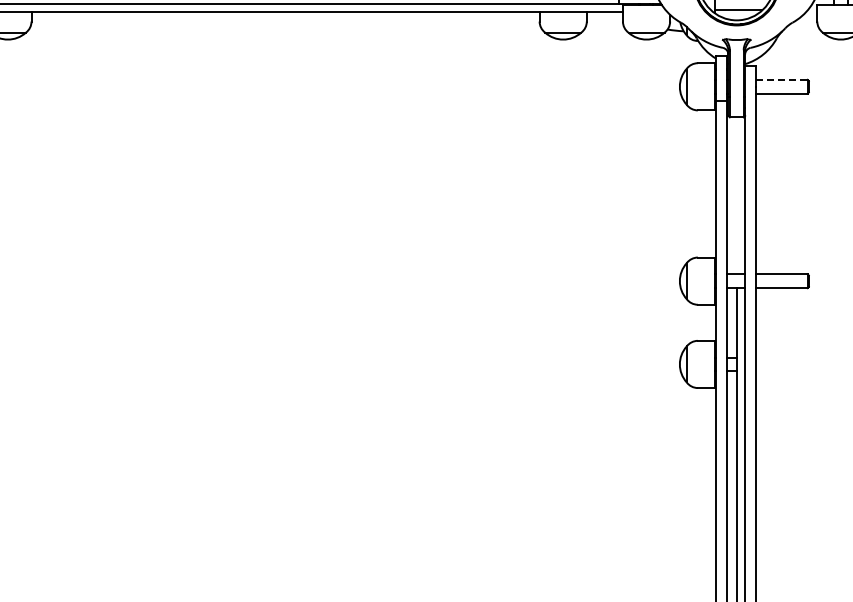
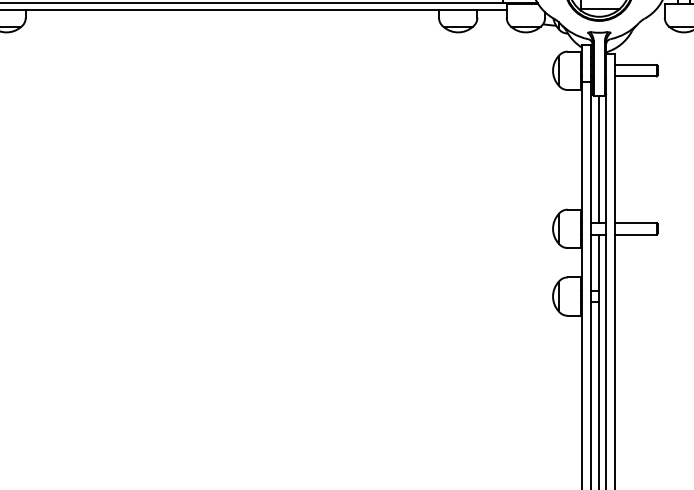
line: (781, 79) -> (635, 64), dashed -> solid
line: (736, 195) -> (599, 159), added

